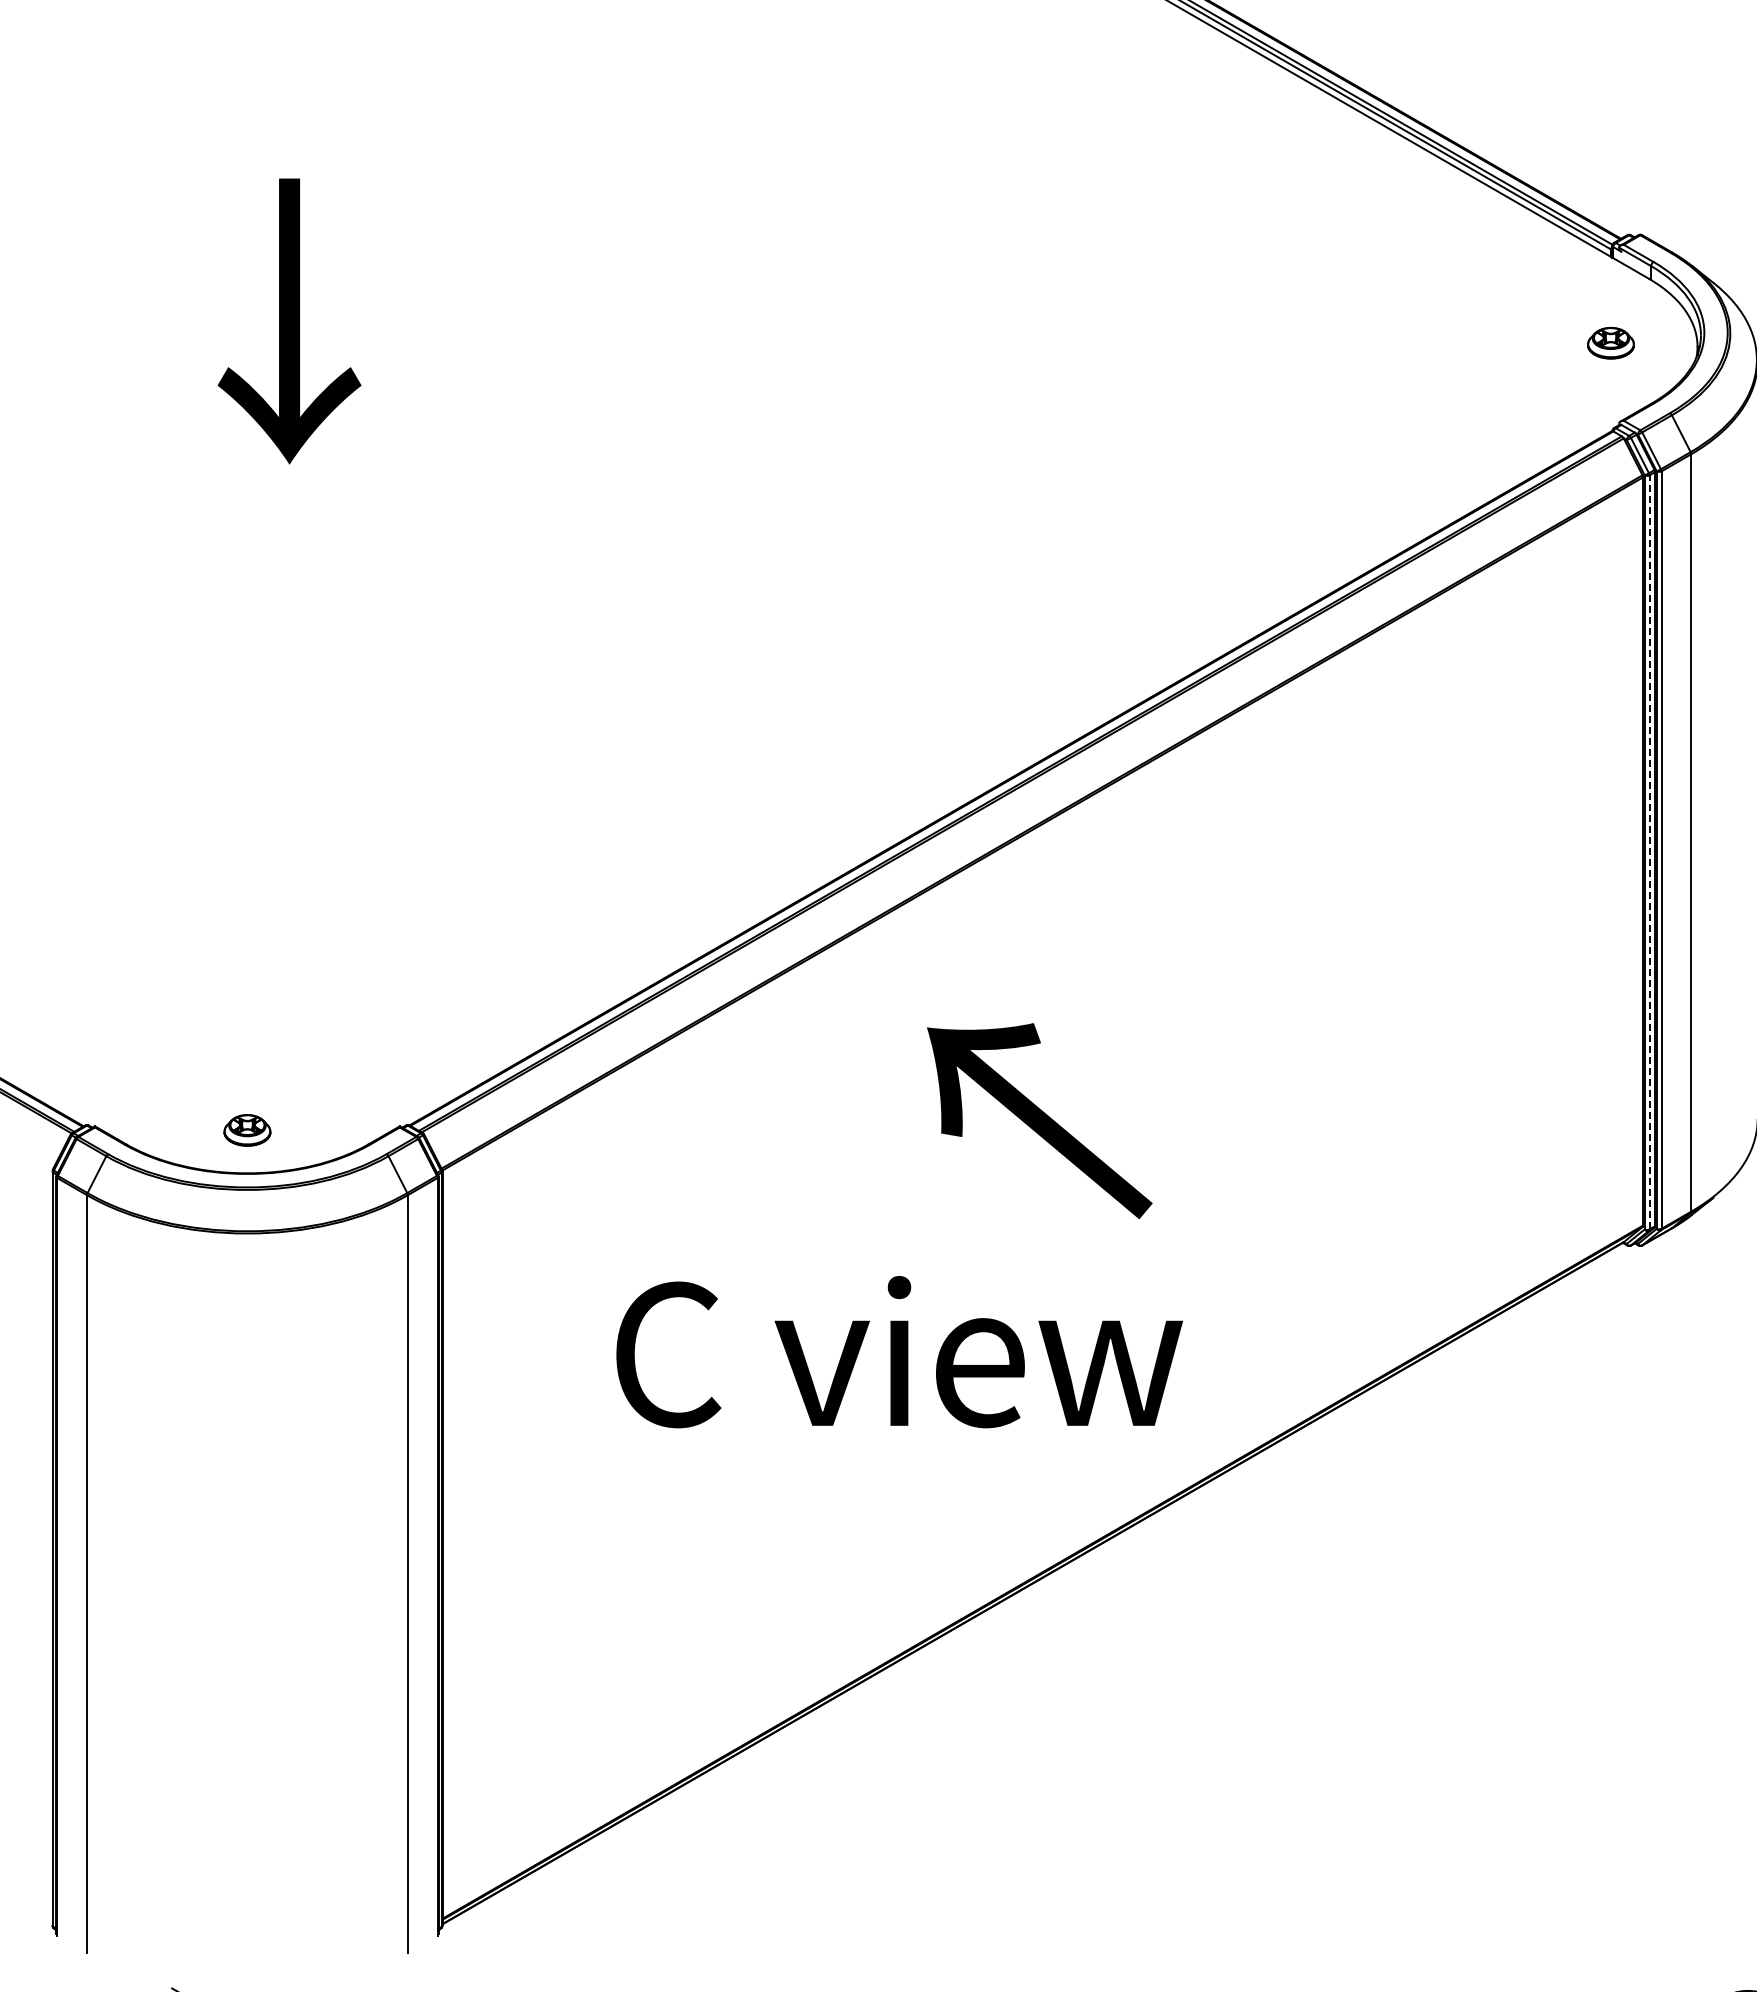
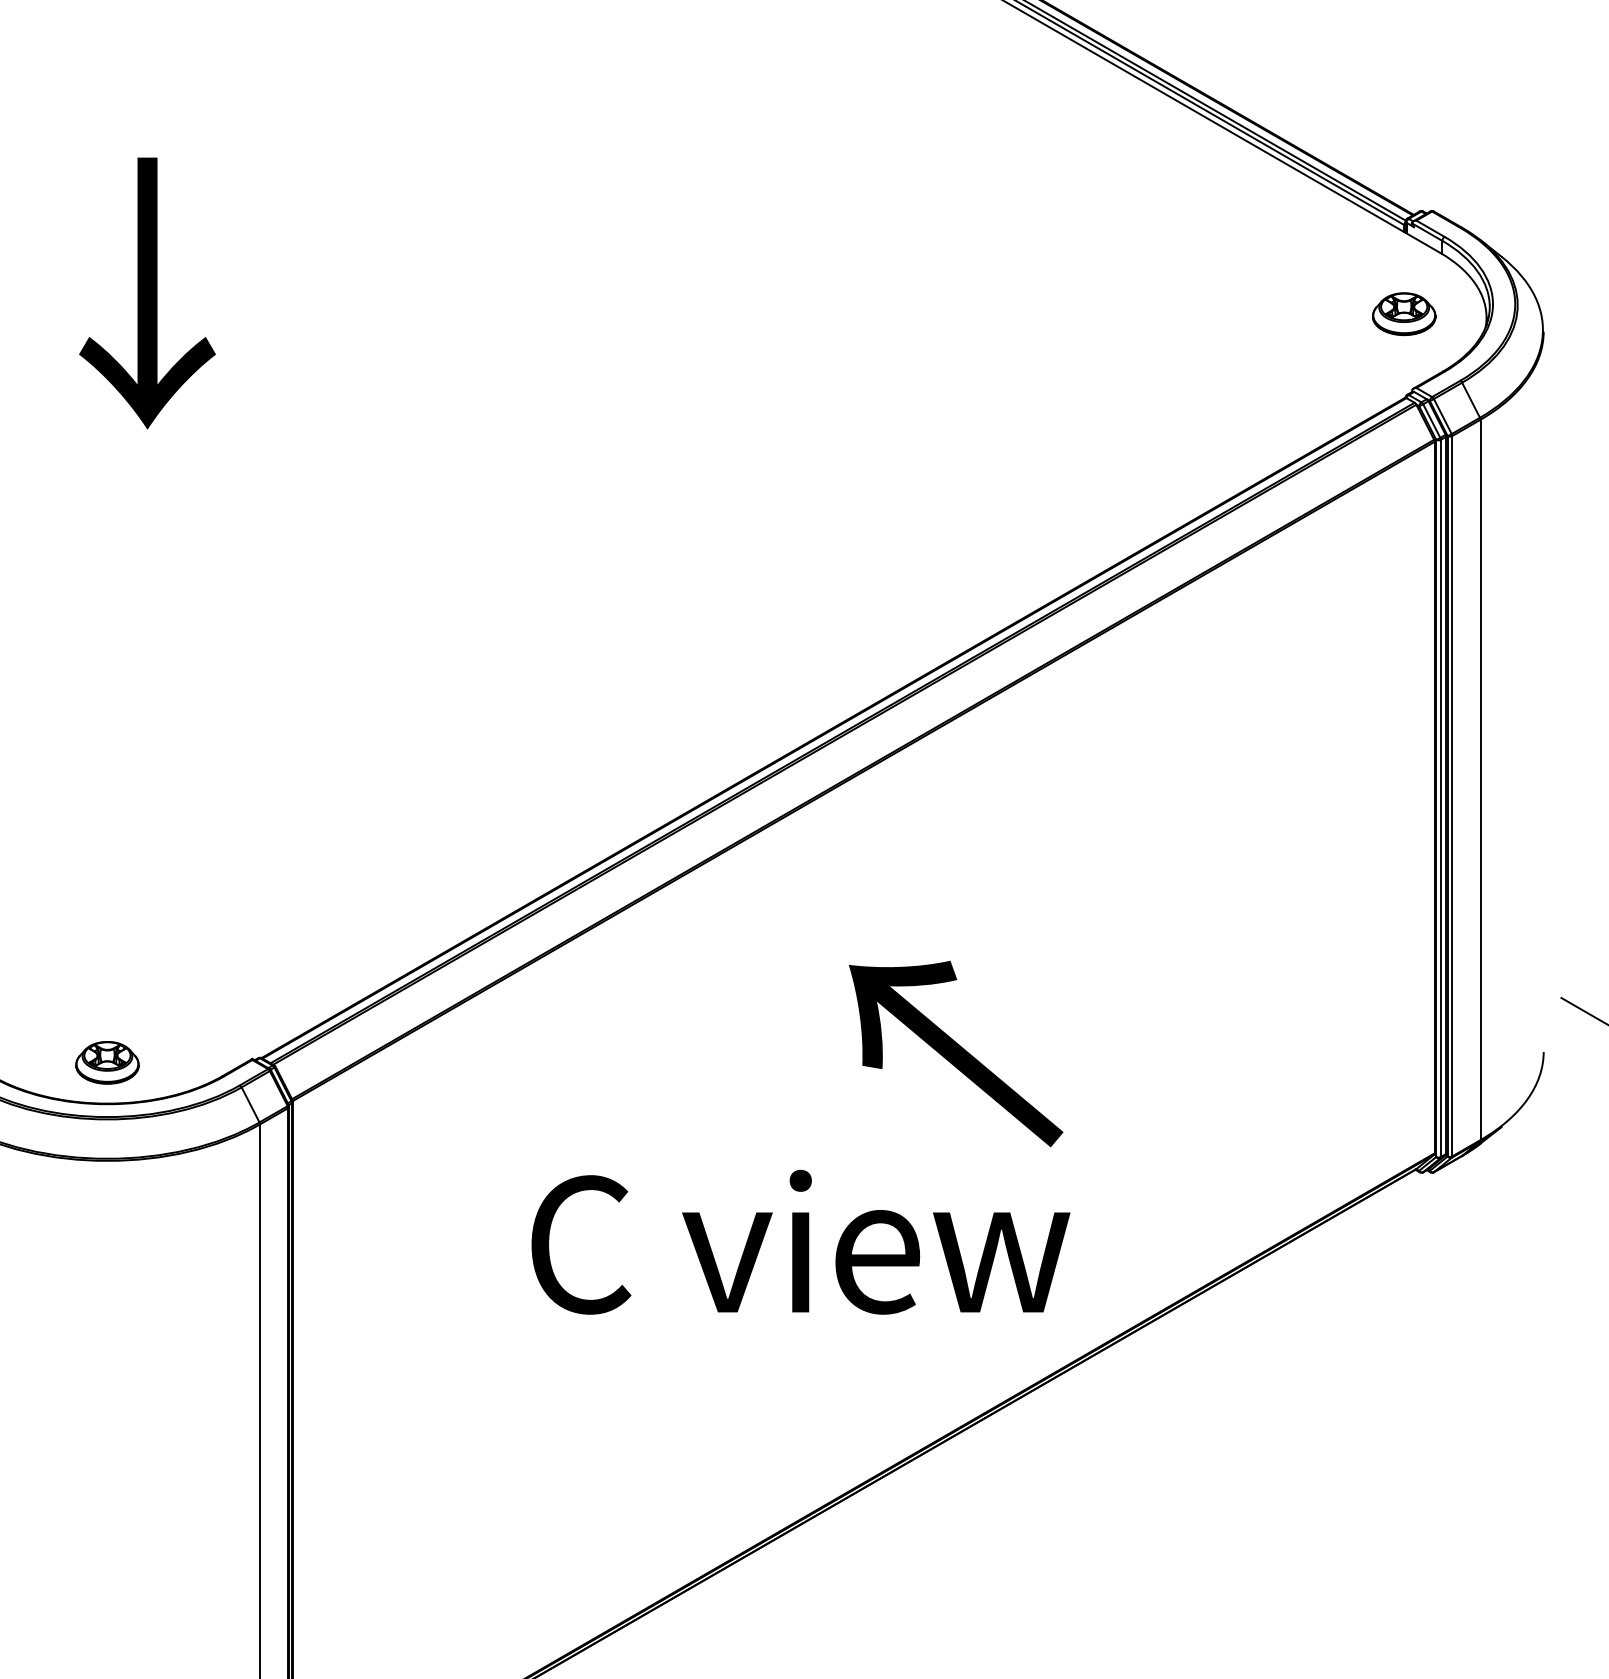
part: (1610, 343) -> (1403, 314), size x1.43
line: (1649, 851) -> (1440, 797), dashed -> solid
text: (1039, 1121) -> (955, 1054), moved
part: (247, 1130) -> (107, 1062), size x1.43
text: (899, 1352) -> (800, 1242), moved

